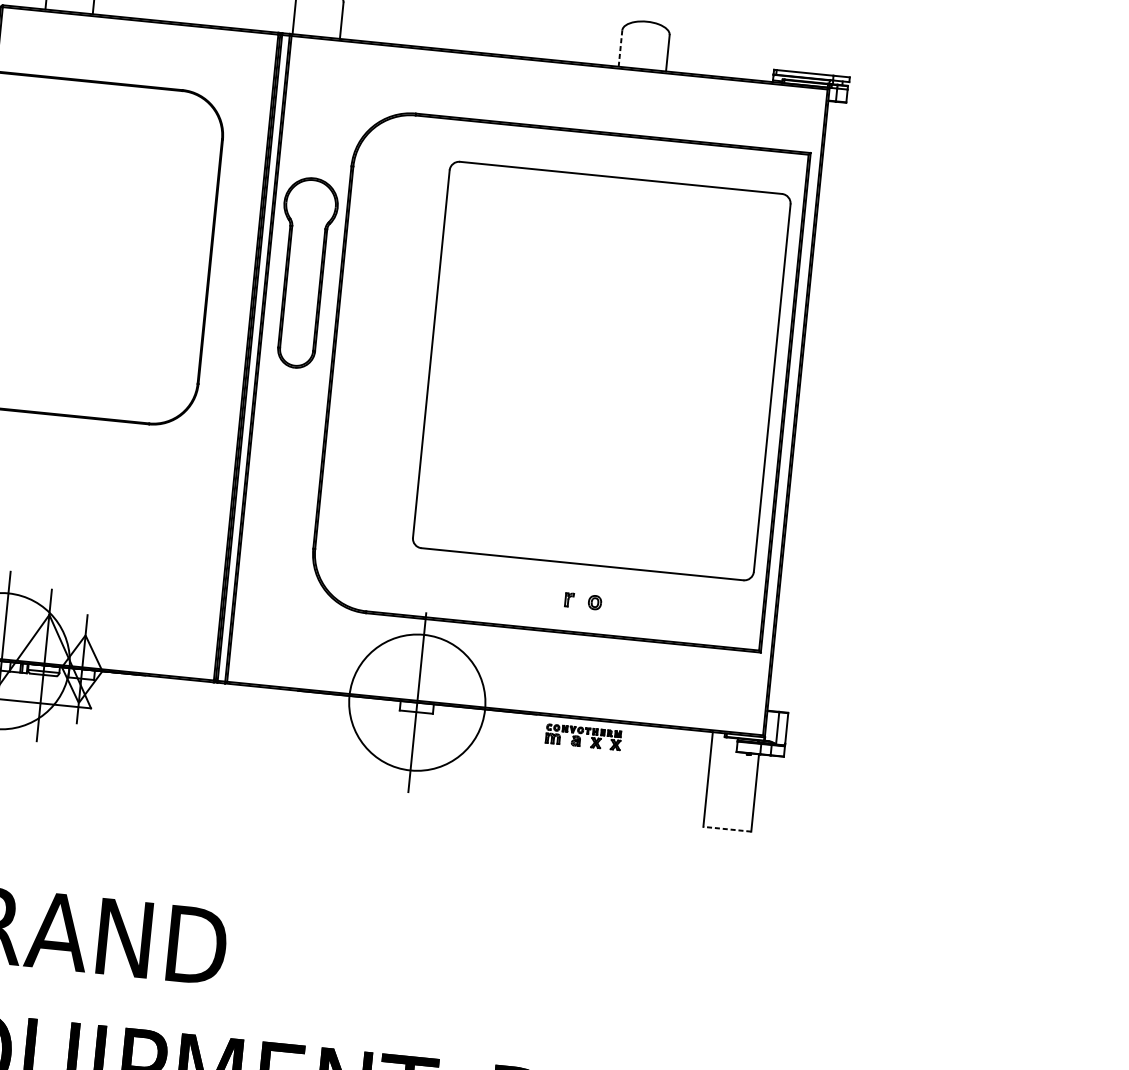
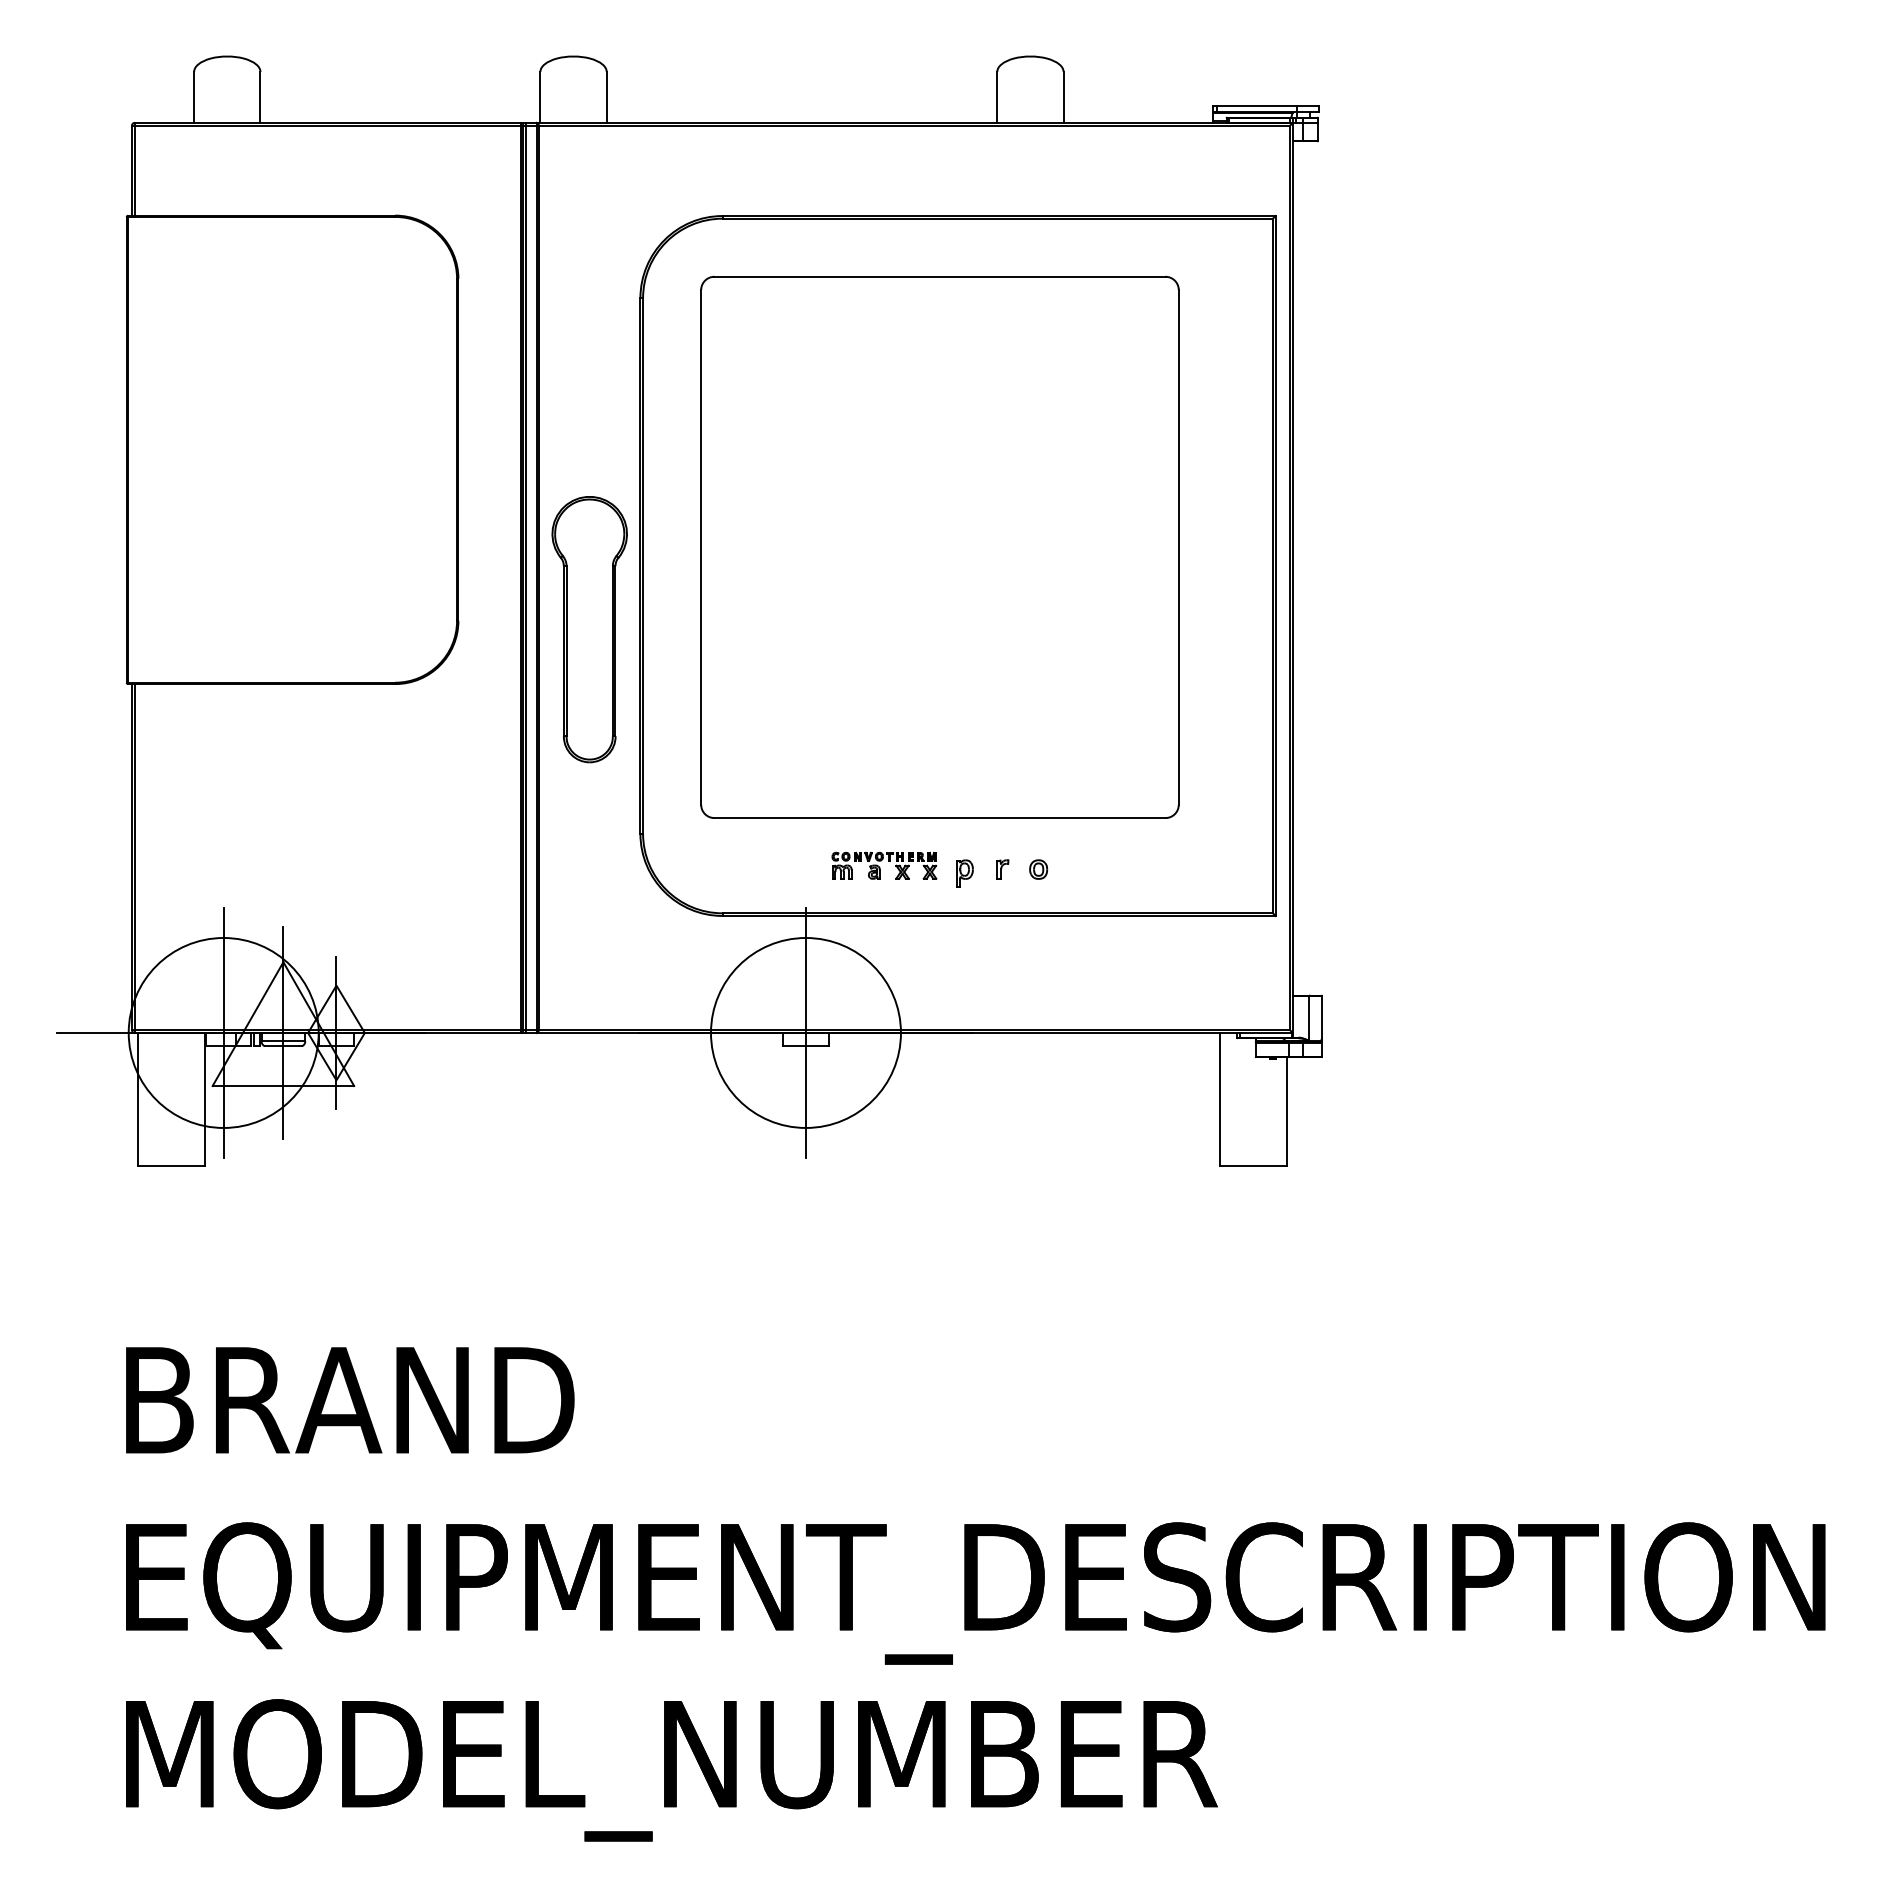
line: (620, 48) -> (997, 97), dashed -> solid
part: (304, 272) -> (589, 629), moved
part: (601, 370) -> (939, 546), moved
part: (541, 600) -> (964, 873), added
part: (583, 736) -> (884, 865), moved
line: (727, 829) -> (1253, 1165), dashed -> solid

